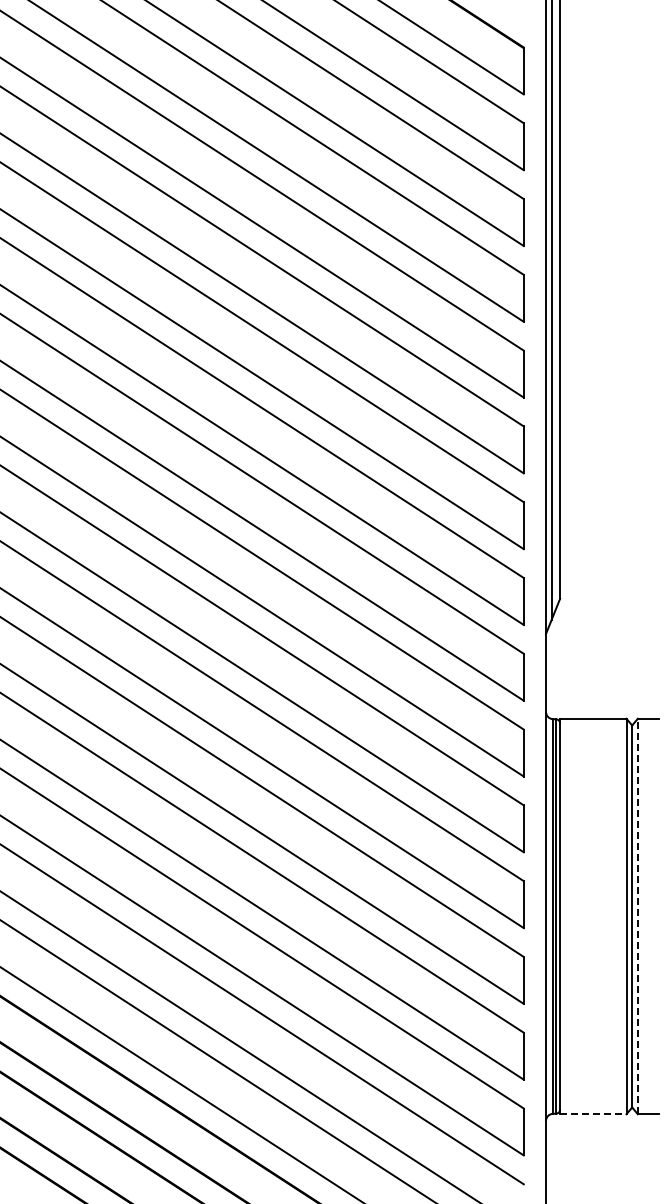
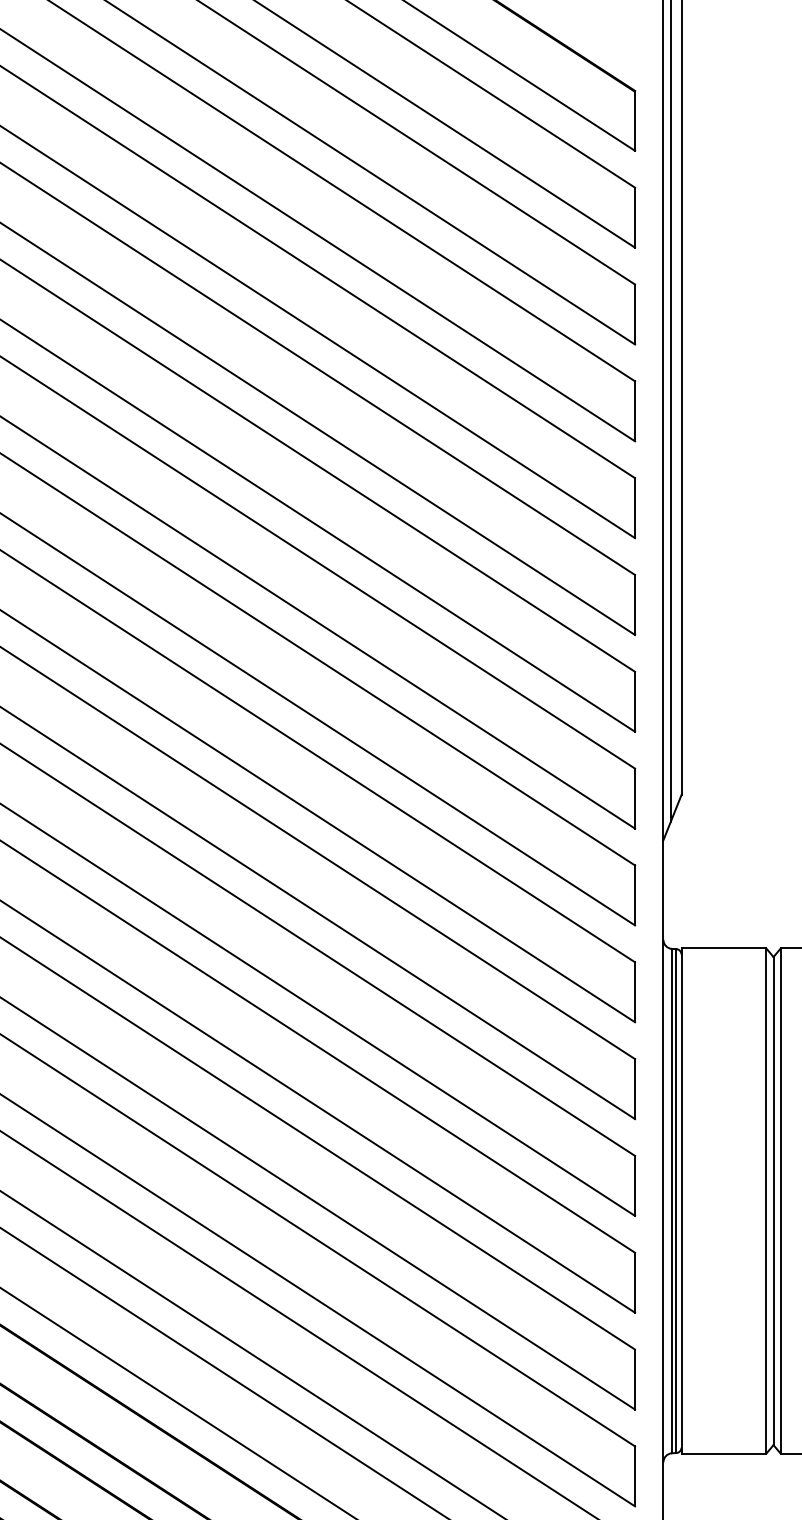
line: (637, 916) -> (780, 1201), dashed -> solid
line: (593, 1114) -> (724, 1454), dashed -> solid

